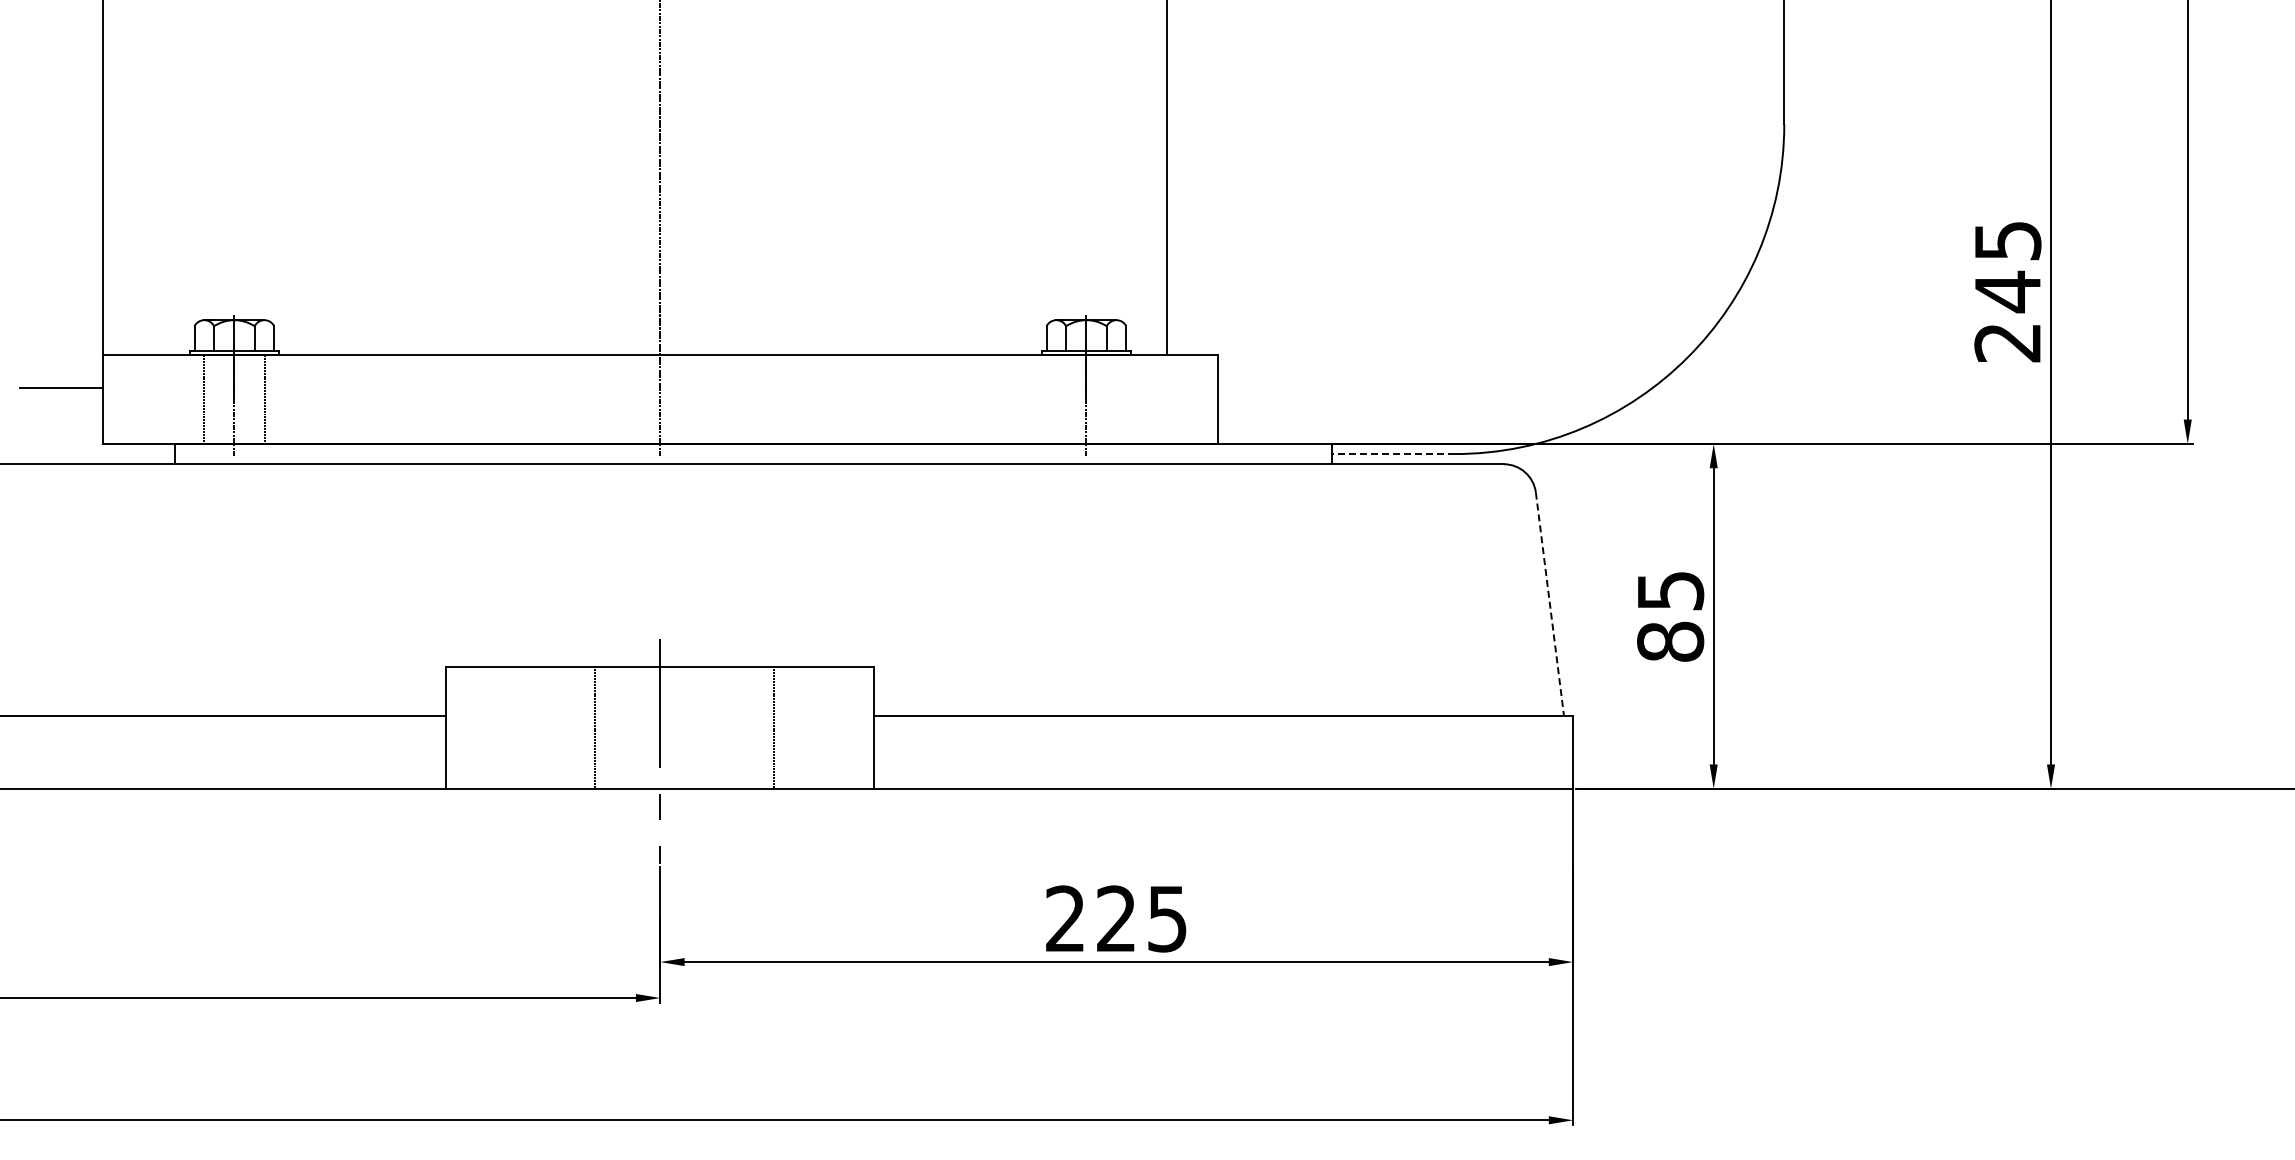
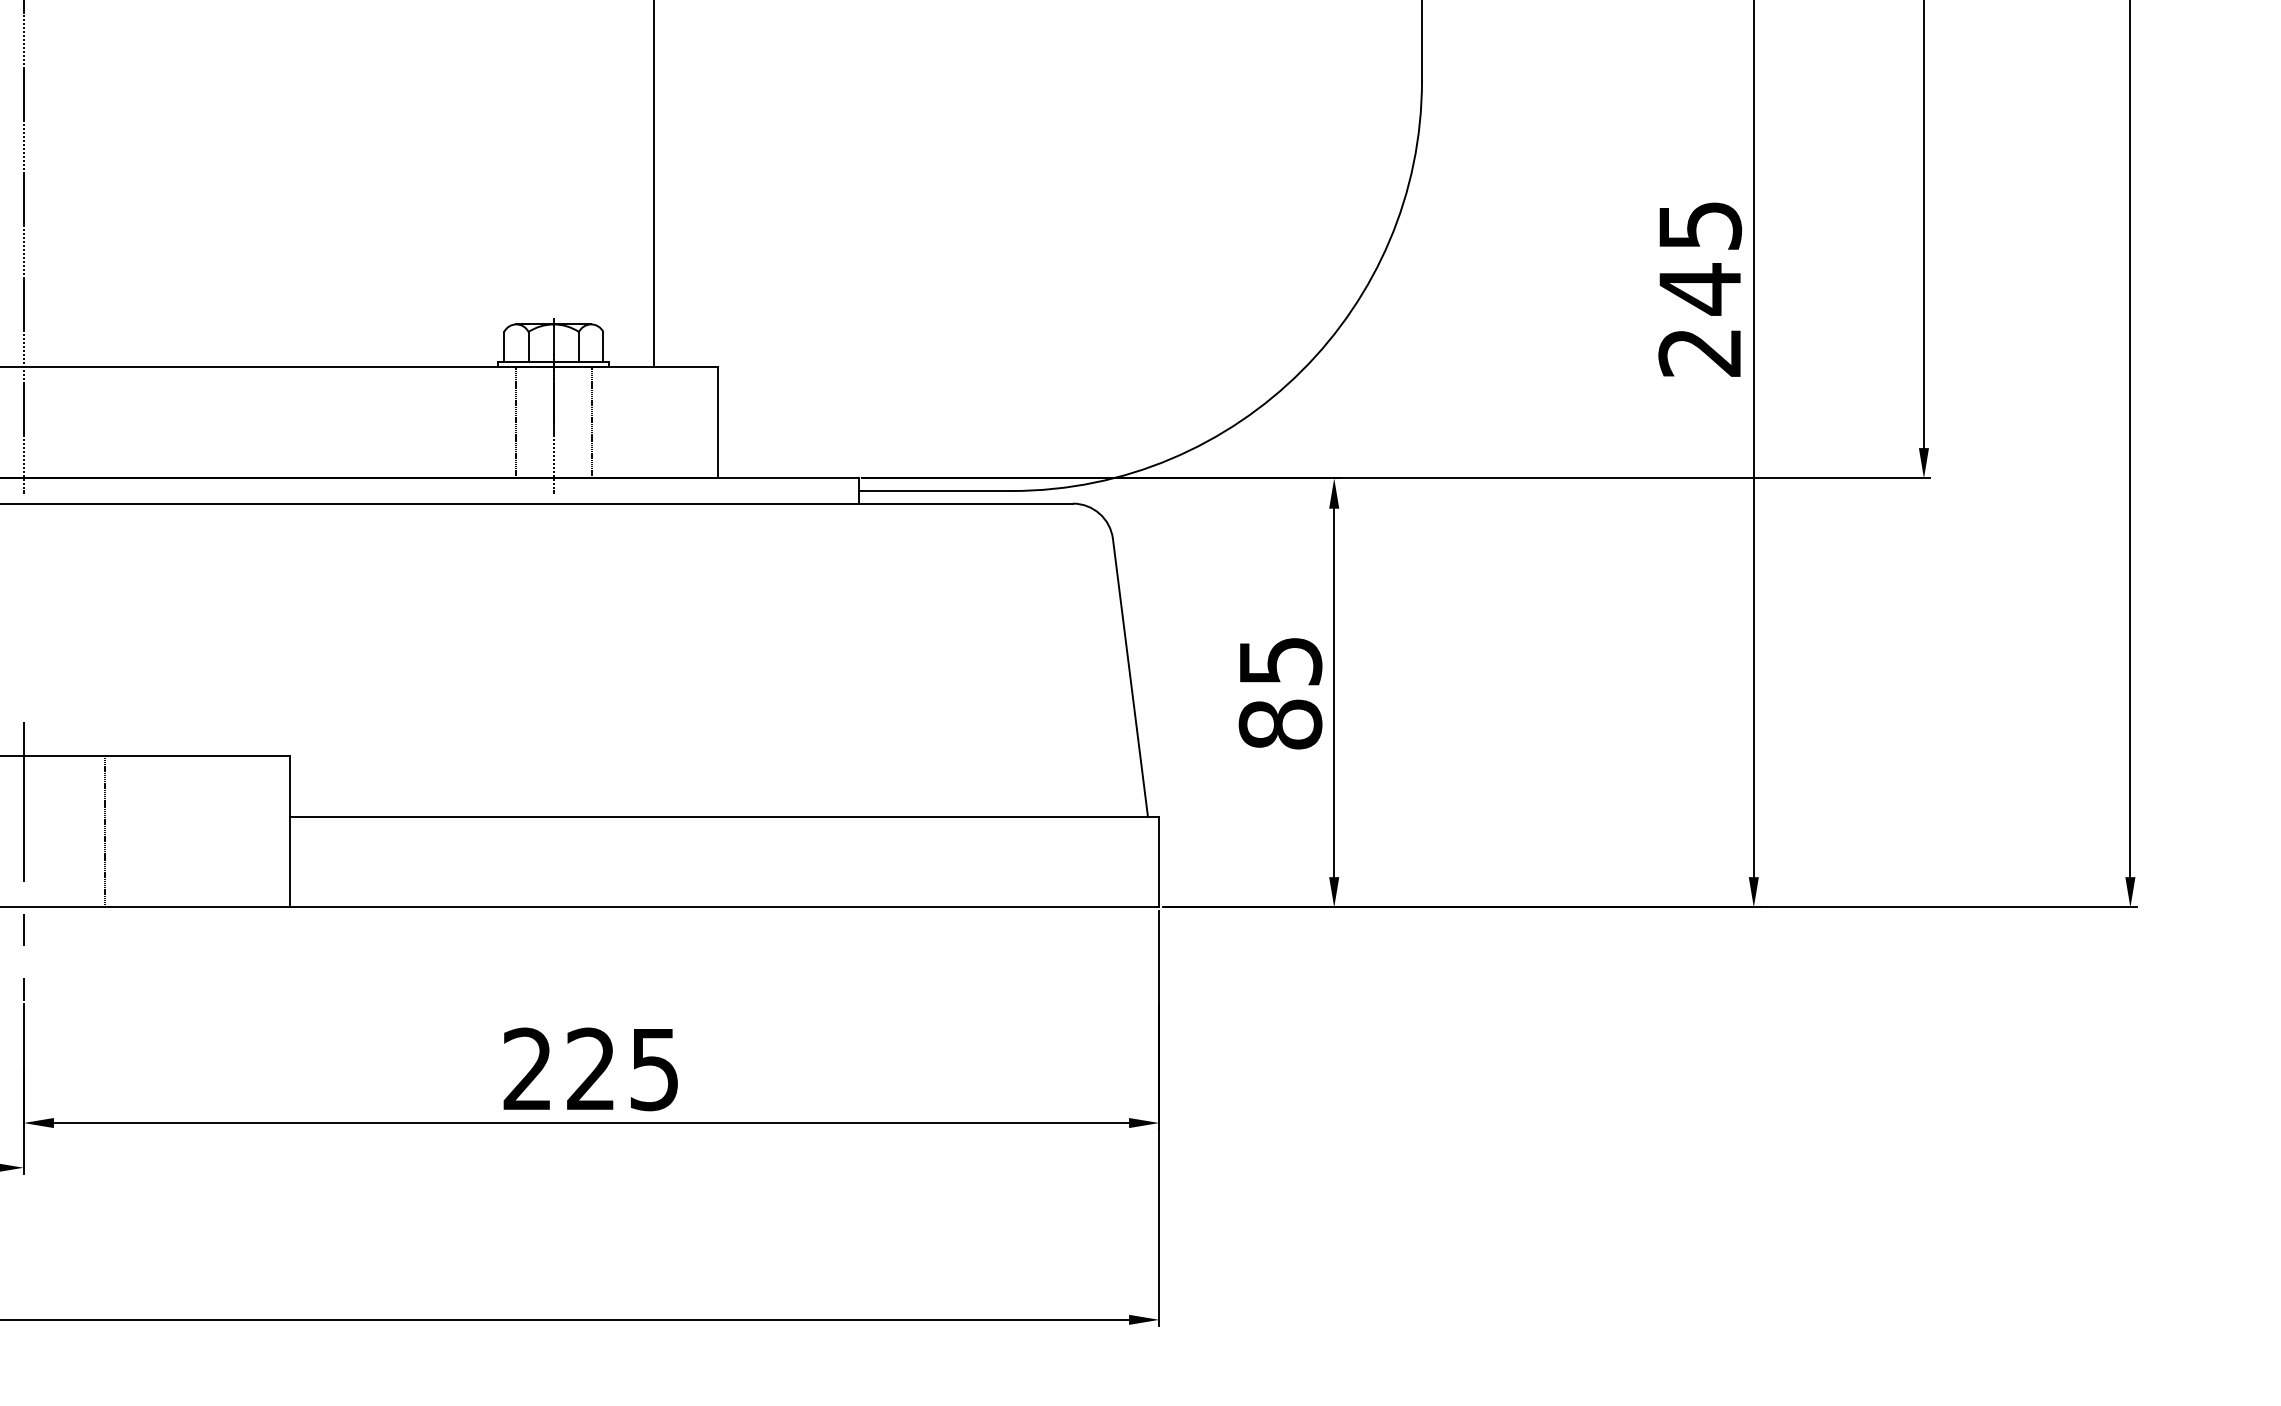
line: (1055, 398) -> (515, 421), added
line: (1116, 398) -> (591, 421), added
line: (1392, 454) -> (934, 491), dashed -> solid
line: (1550, 604) -> (1131, 678), dashed -> solid
line: (773, 727) -> (104, 831), moved

